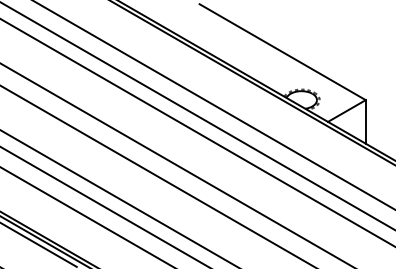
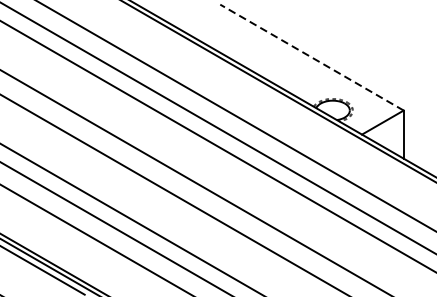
line: (282, 52) -> (311, 57), solid -> dashed

